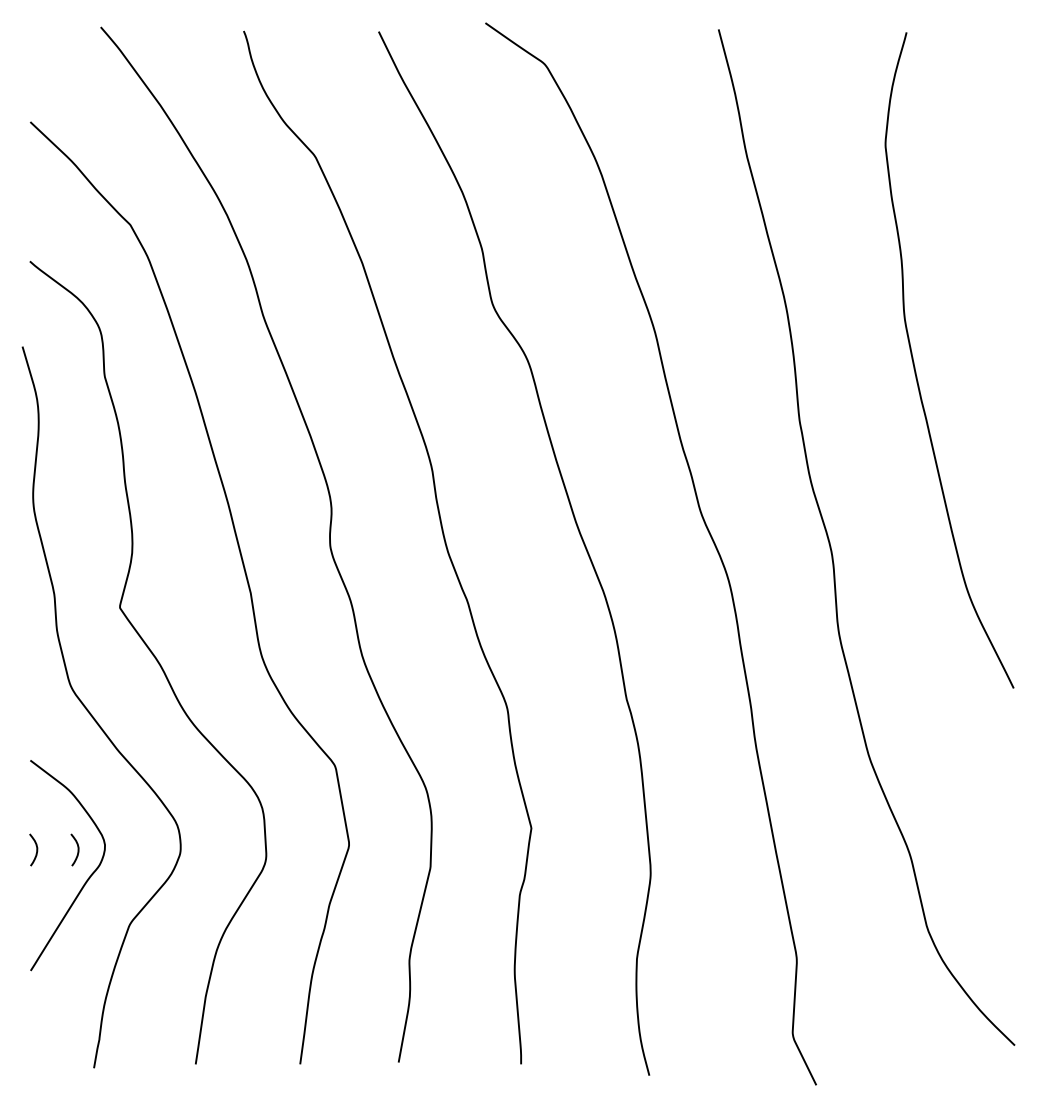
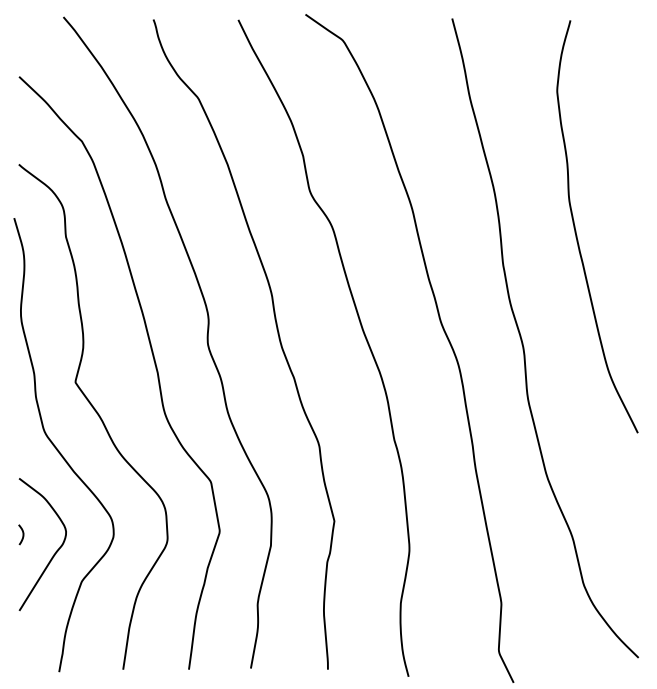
curve: (76, 849) -> (48, 534), removed

